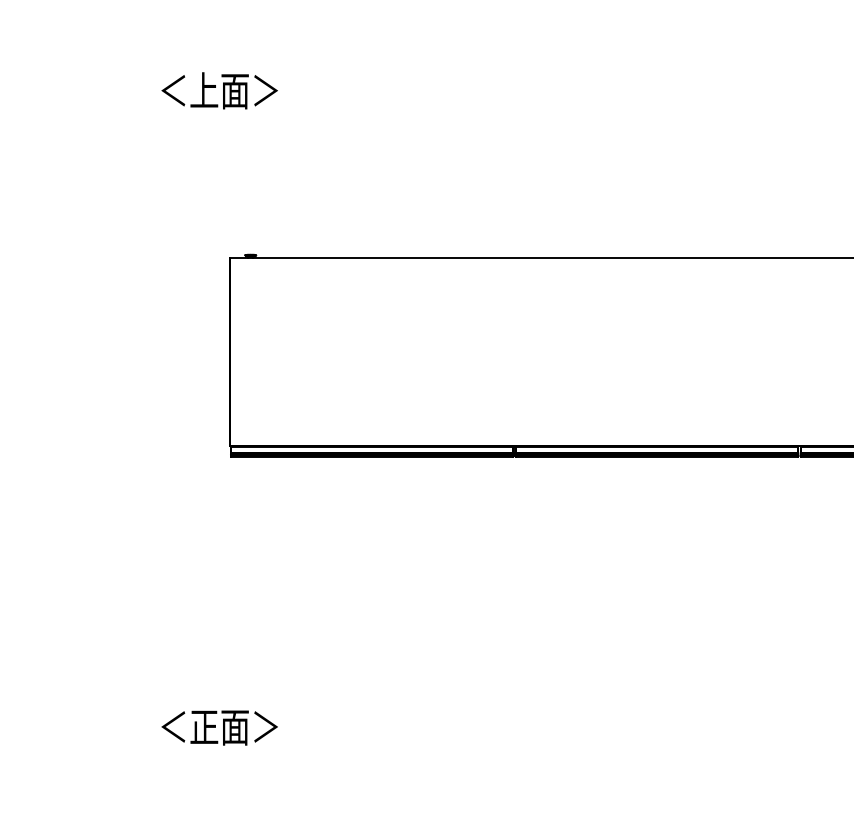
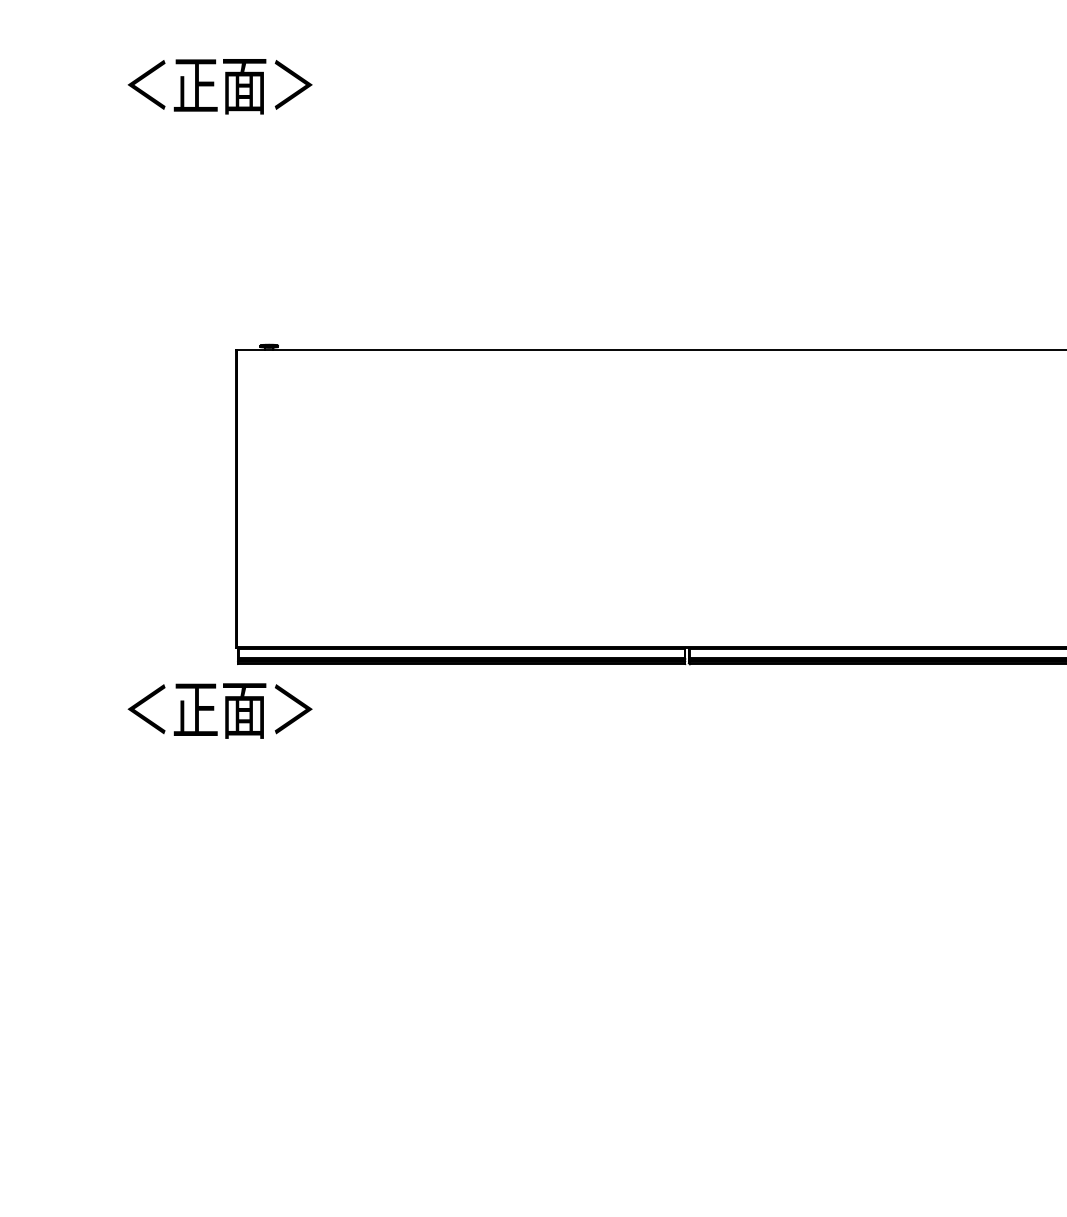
text: (203, 89) -> (194, 82), ＜上面＞ -> ＜正面＞
text: (219, 727) -> (219, 710), moved

